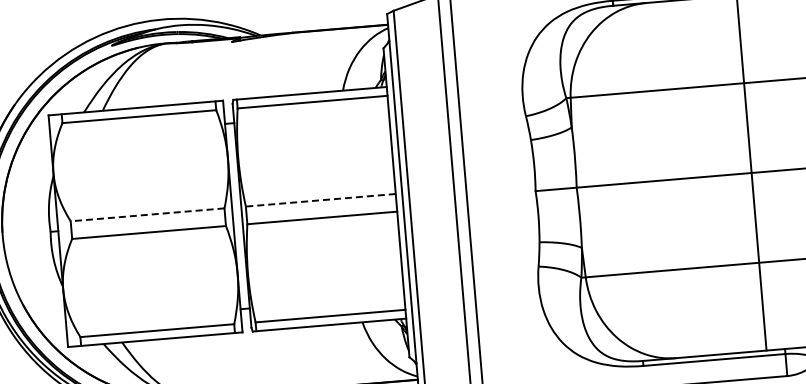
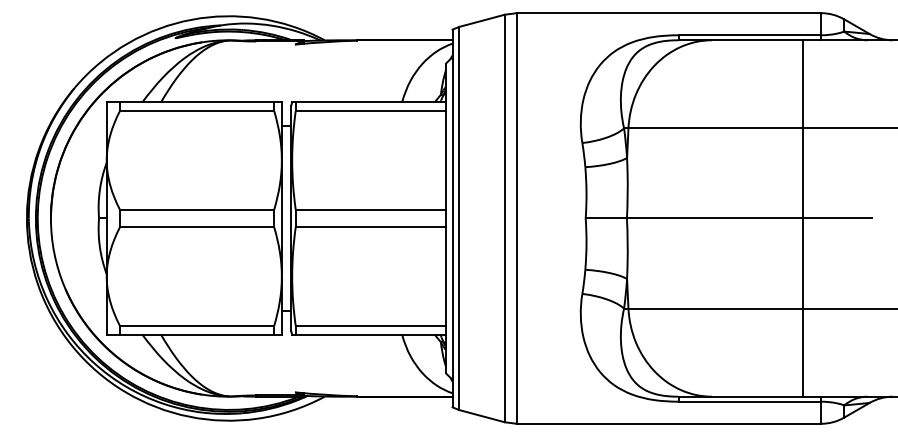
line: (320, 200) -> (370, 209), dashed -> solid
line: (147, 214) -> (196, 209), dashed -> solid

